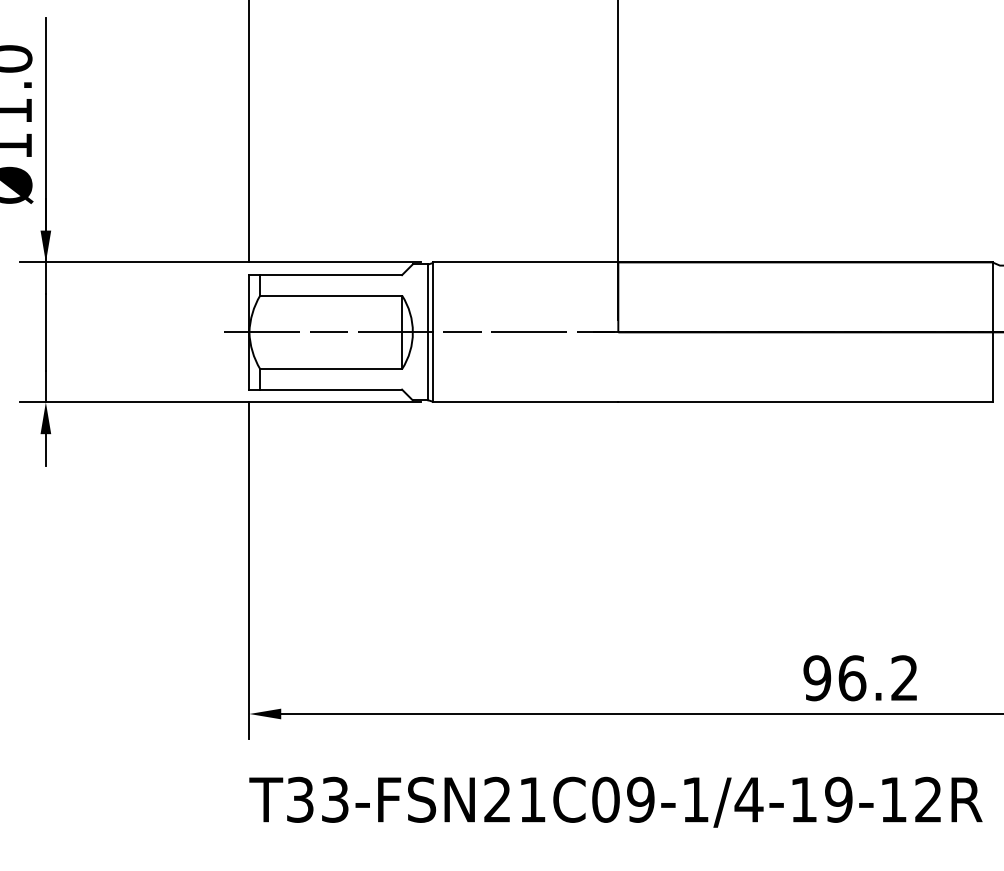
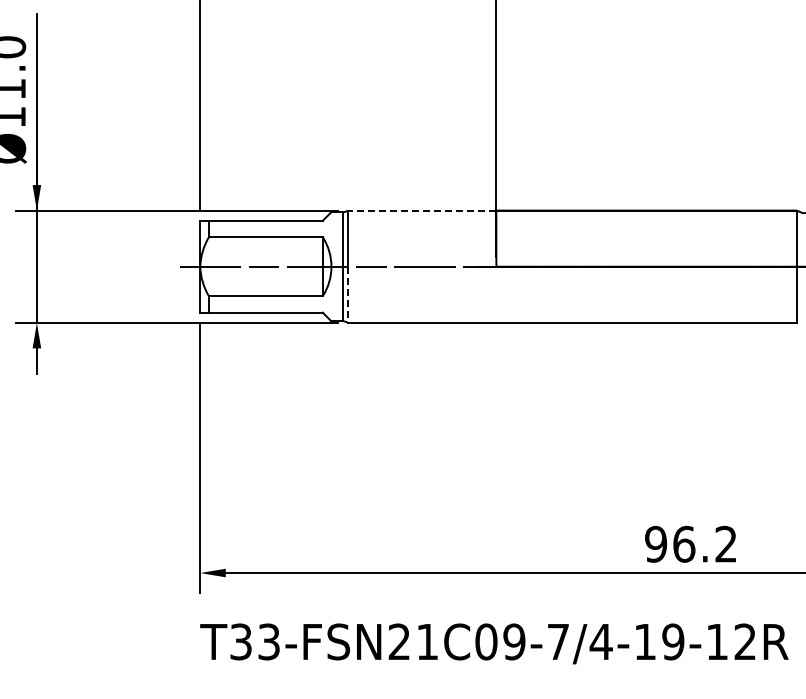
line: (525, 262) -> (421, 210), solid -> dashed
line: (432, 368) -> (347, 295), solid -> dashed
text: (695, 799) -> (558, 641), T33-FSN21C09-1/4-19-12R -> T33-FSN21C09-7/4-19-12R

